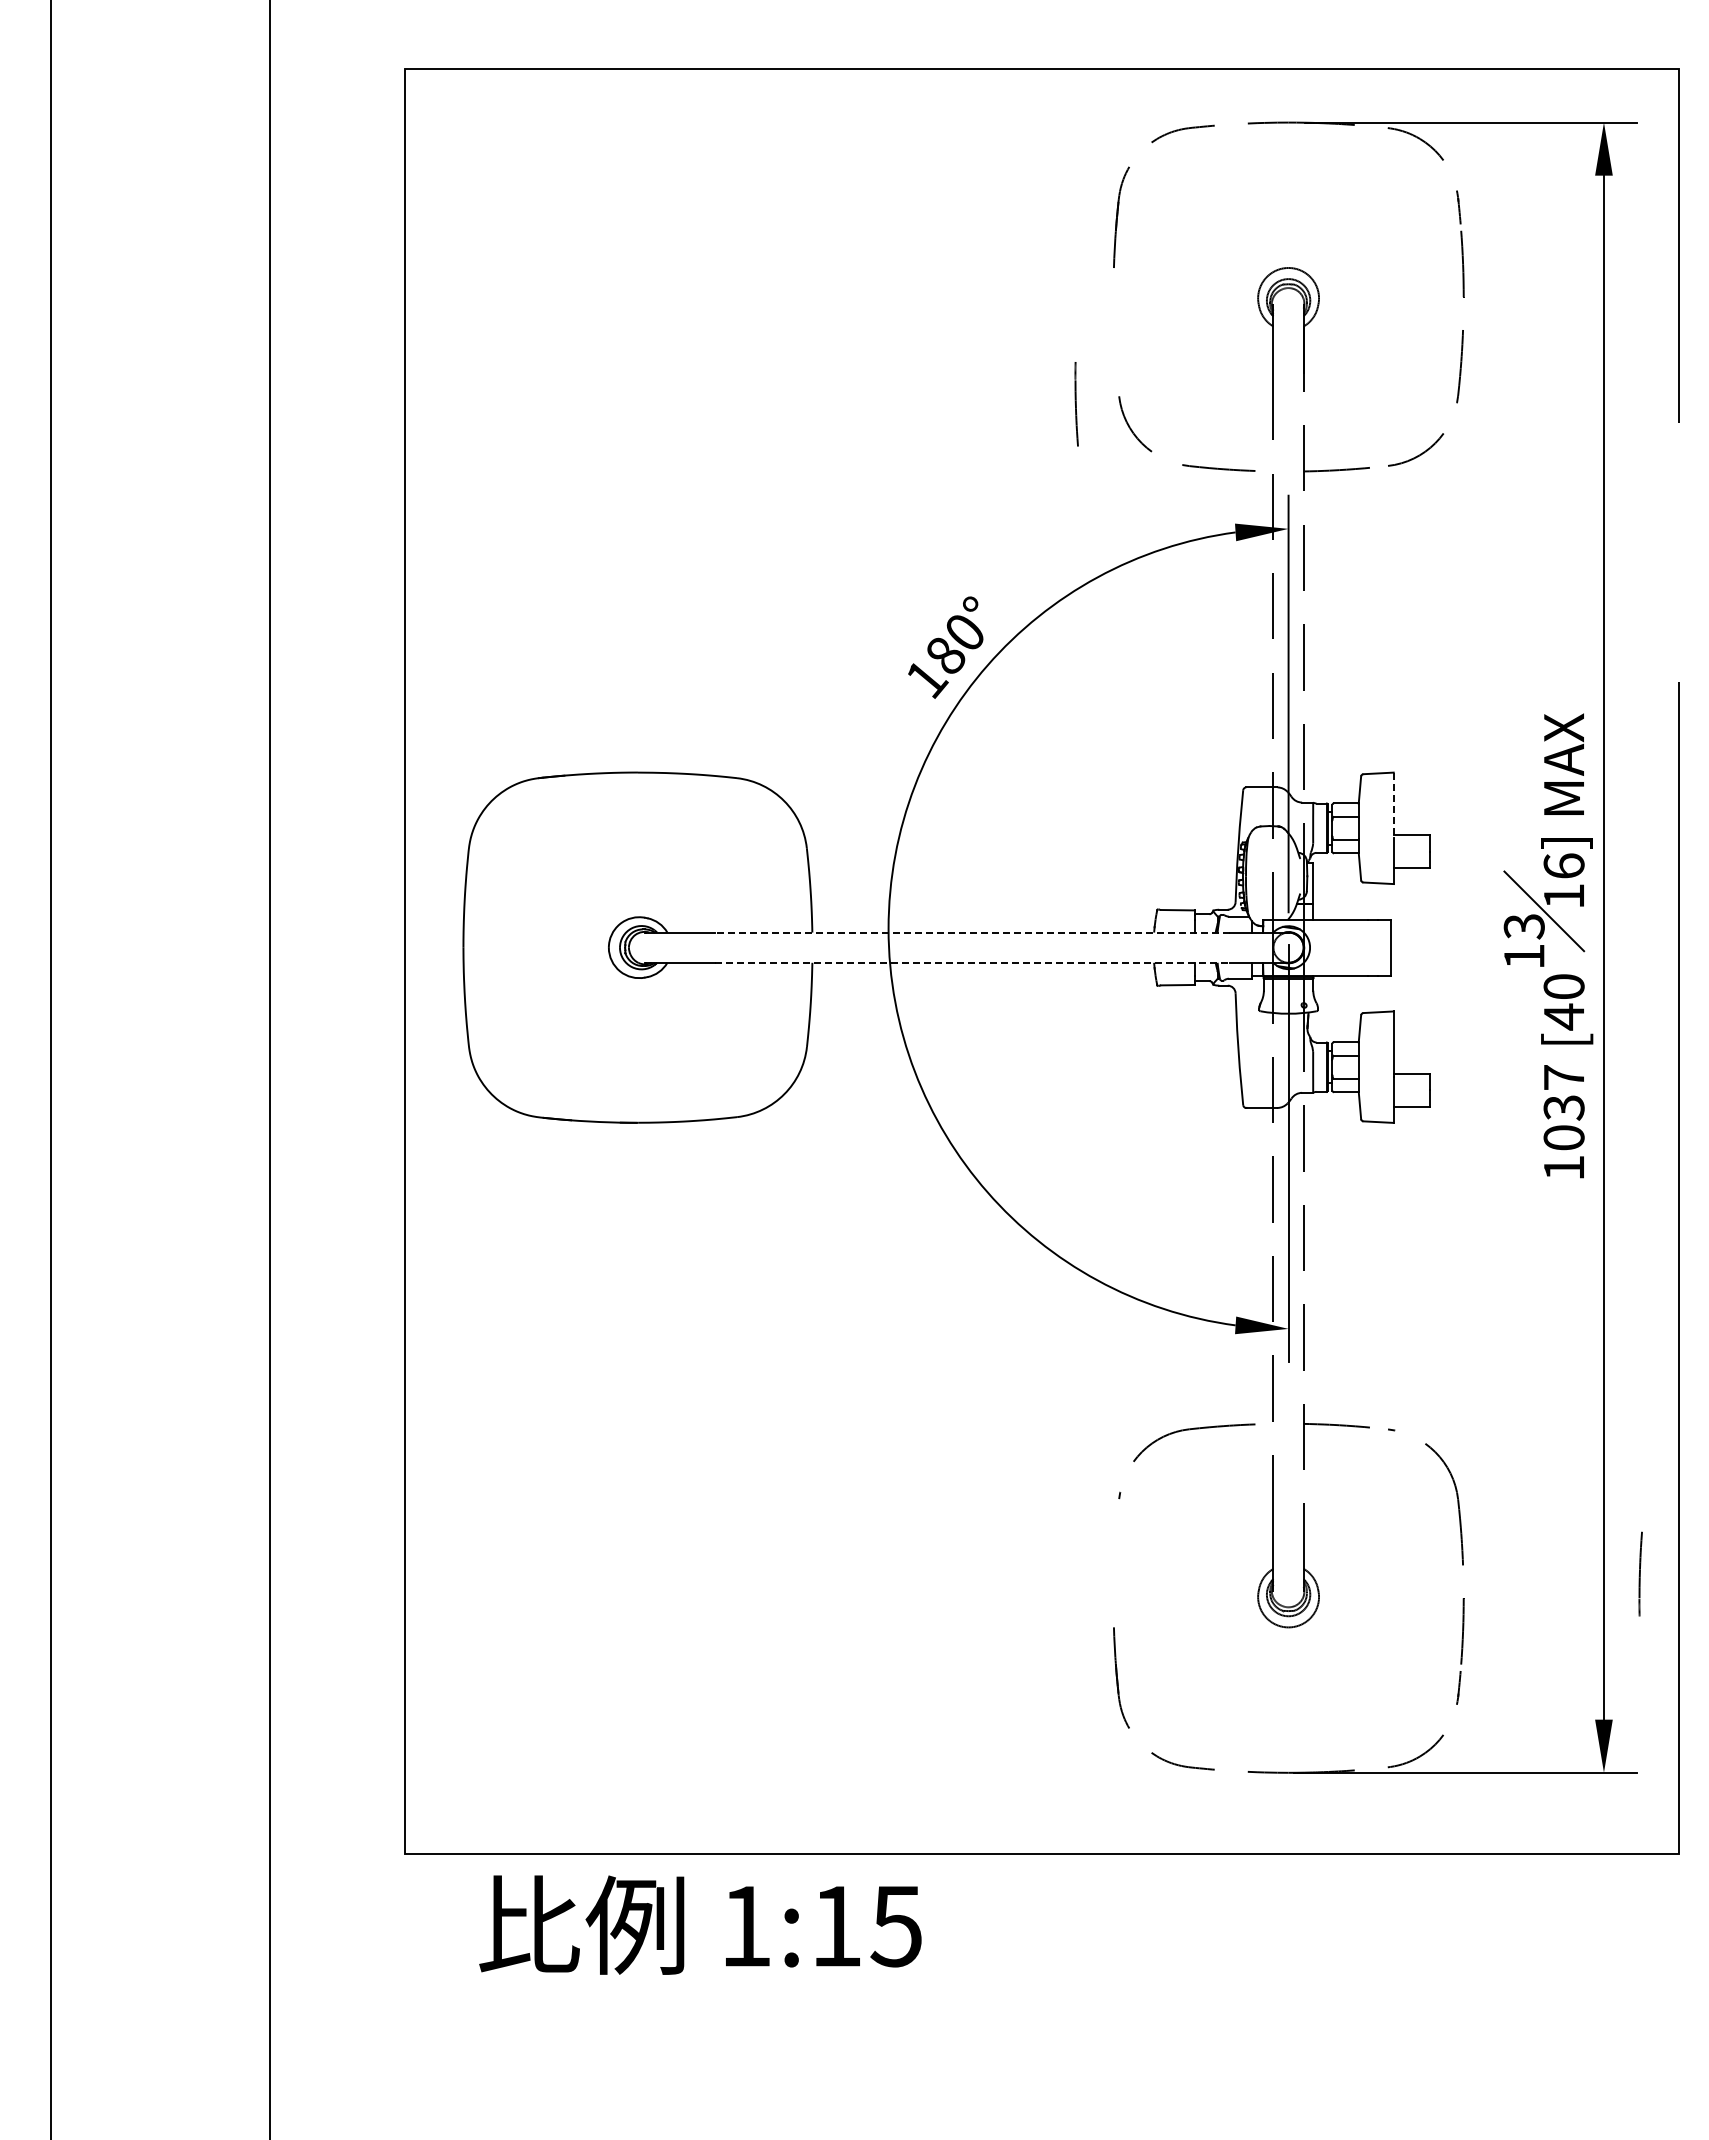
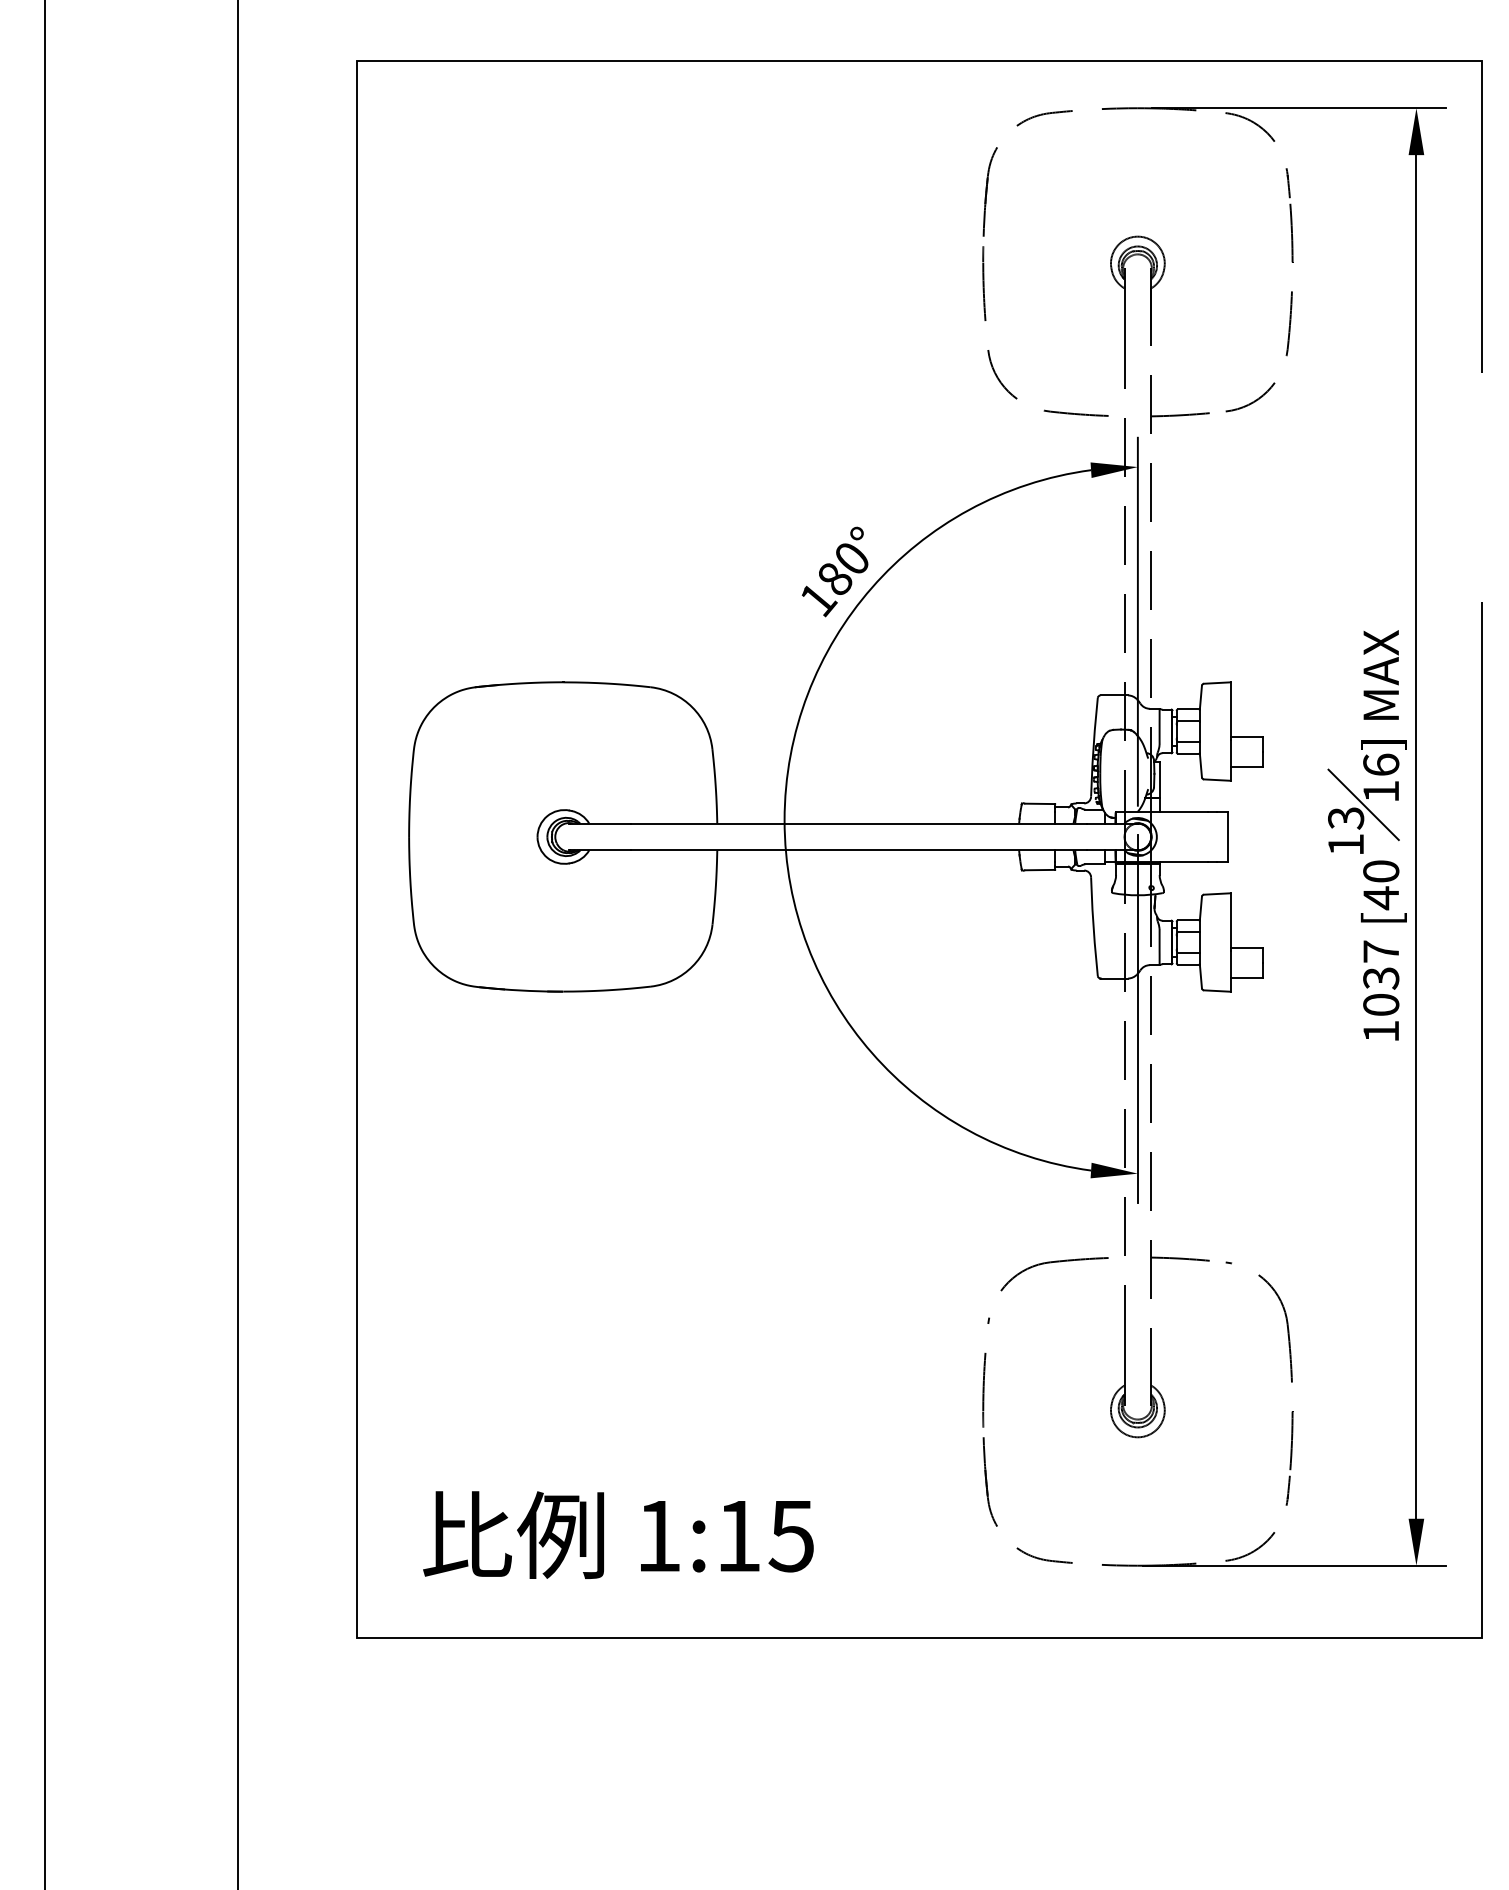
line: (1076, 404) -> (984, 283), moved
line: (1393, 805) -> (1230, 711), dashed -> solid
line: (972, 932) -> (858, 823), dashed -> solid
line: (972, 962) -> (858, 850), dashed -> solid
line: (1640, 1573) -> (984, 1389), moved
text: (700, 1924) -> (618, 1534), moved

